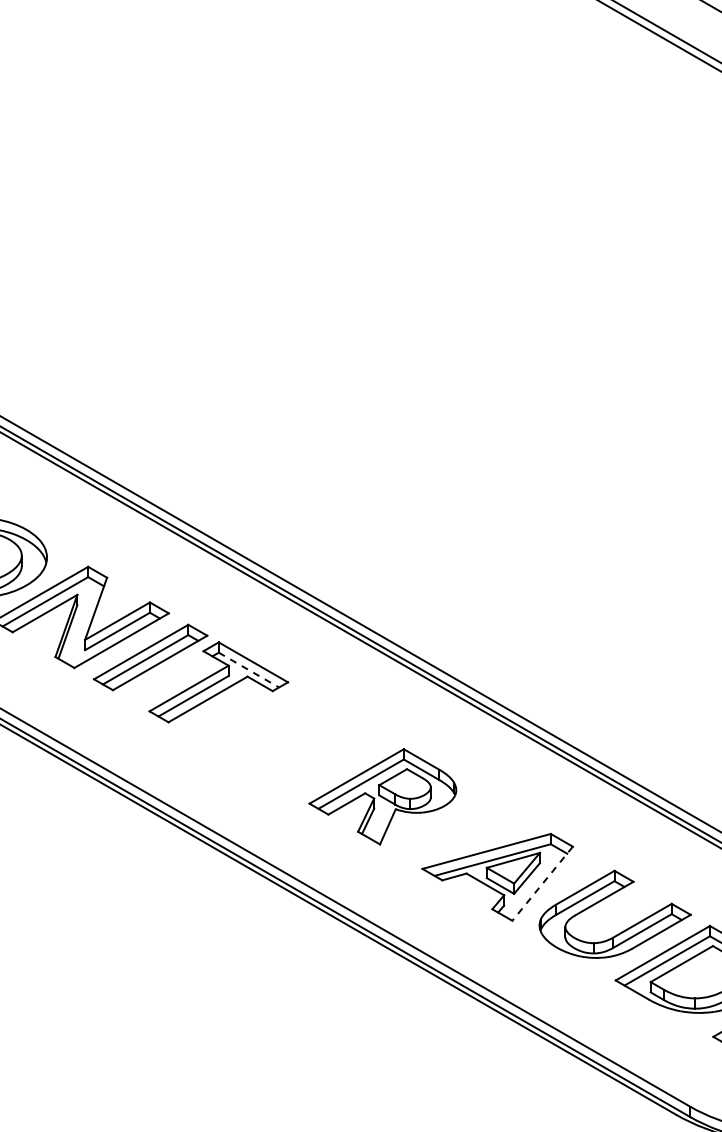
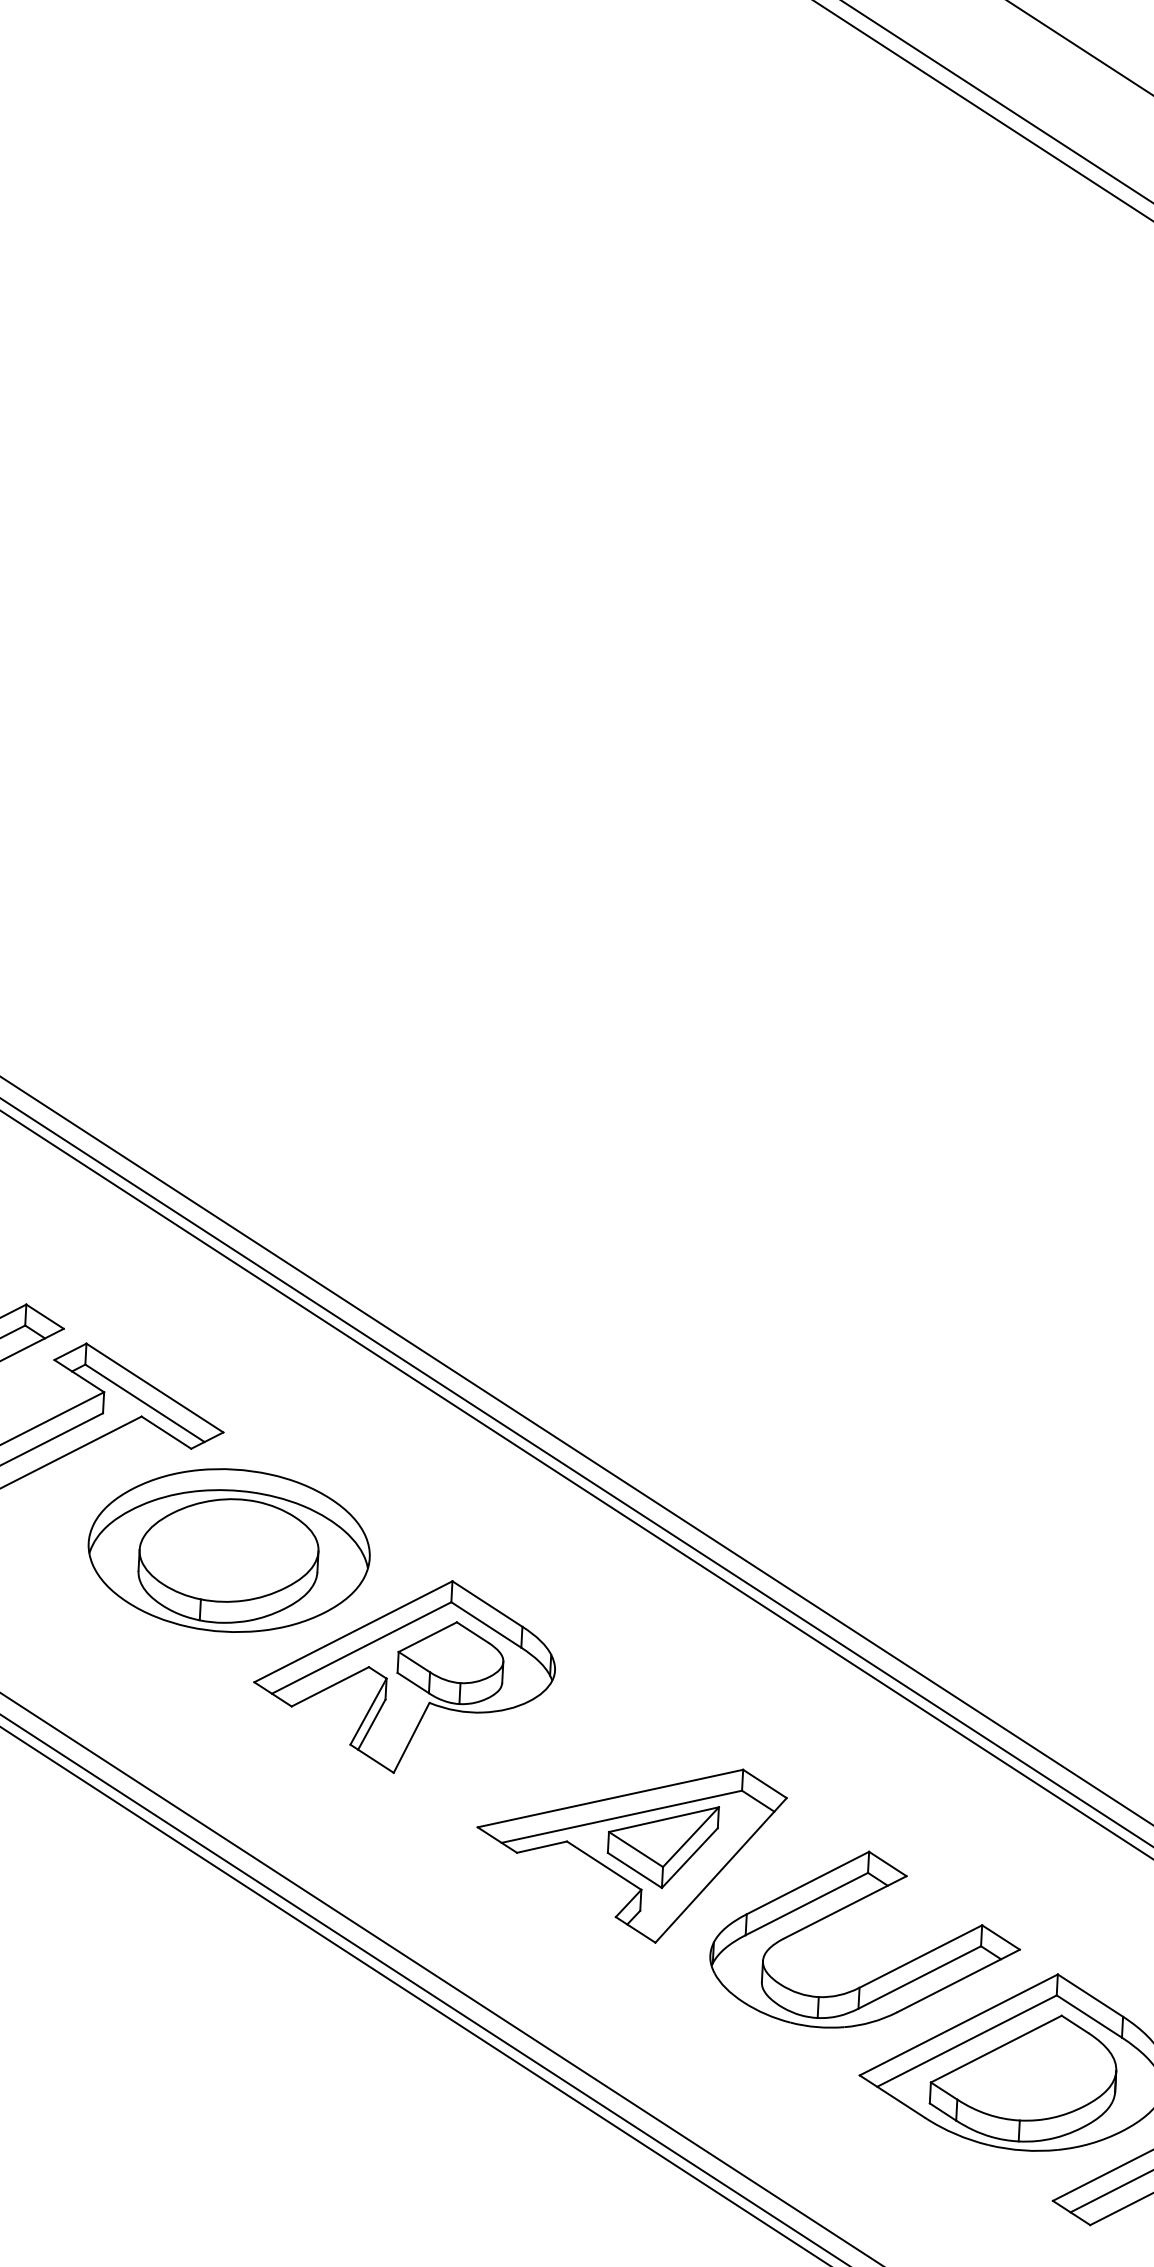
line: (248, 670) -> (144, 1404), dashed -> solid
part: (293, 739) -> (228, 1549), added
line: (542, 883) -> (720, 1869), dashed -> solid

